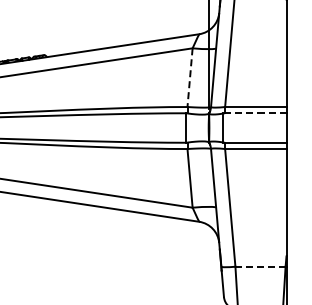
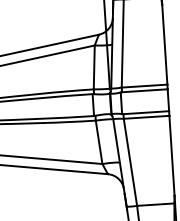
line: (190, 78) -> (94, 68), dashed -> solid
line: (255, 113) -> (144, 90), dashed -> solid
line: (261, 266) -> (156, 204), dashed -> solid

